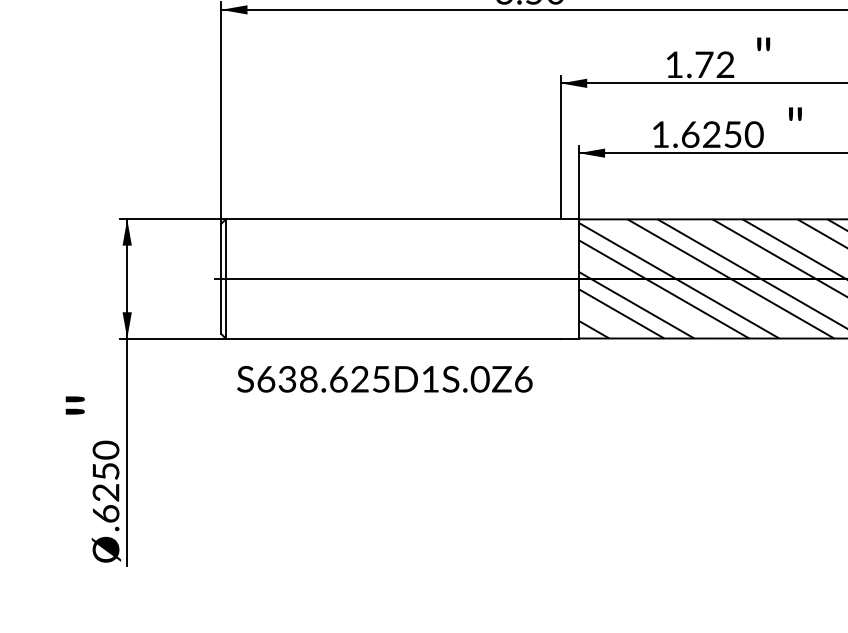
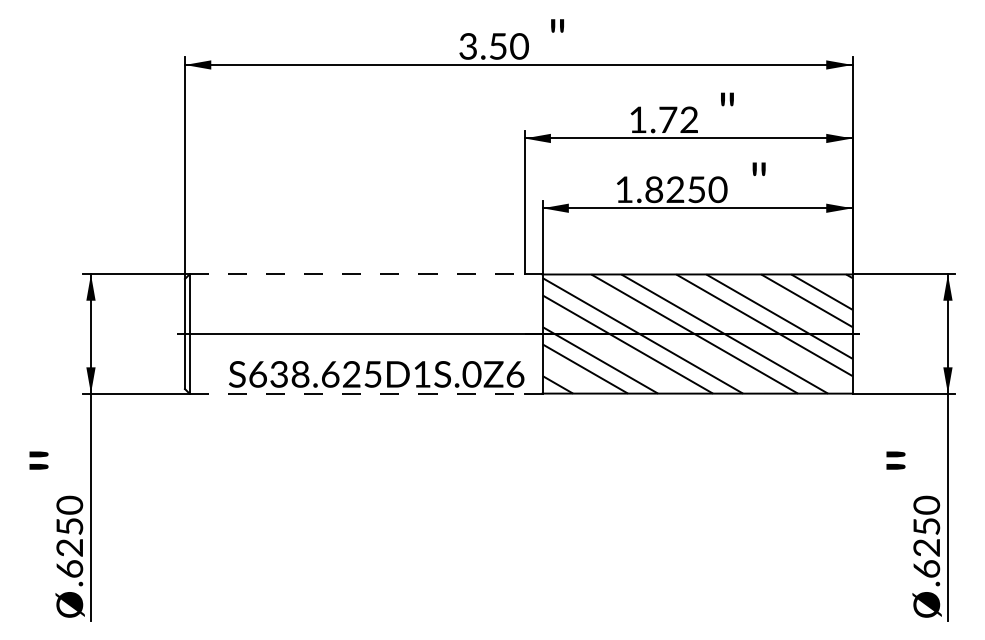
text: (690, 134) -> (654, 189), 1.6250 -> 1.8250
line: (393, 219) -> (357, 274), solid -> dashed
line: (393, 338) -> (357, 393), solid -> dashed
text: (384, 379) -> (376, 374), moved

